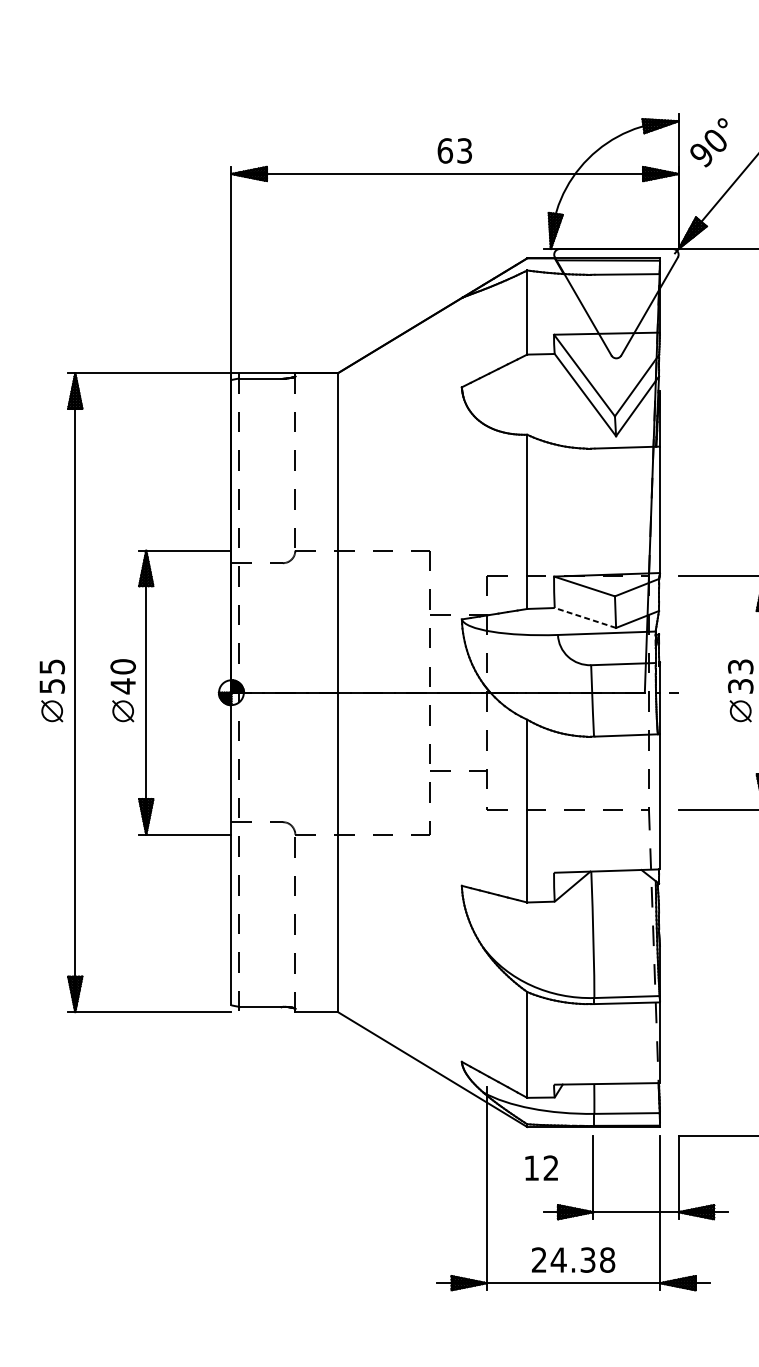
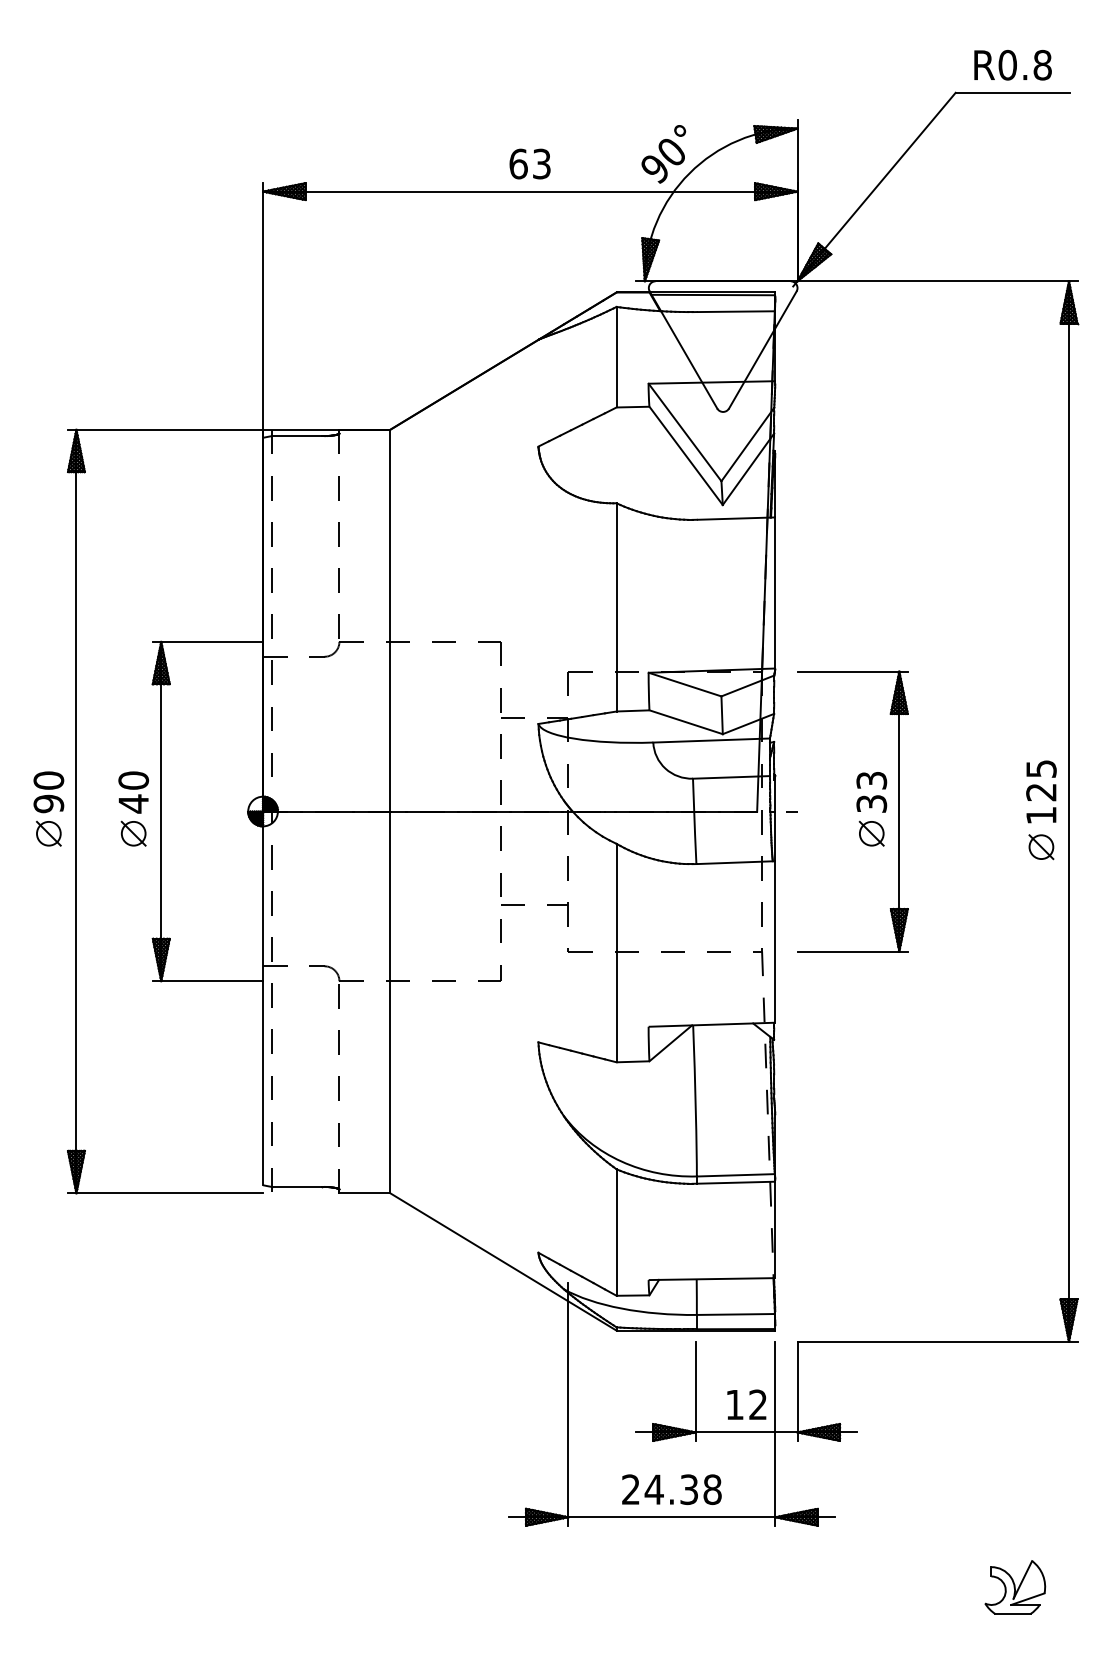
text: (708, 142) -> (663, 154), moved
line: (585, 618) -> (686, 722), dashed -> solid
text: (51, 676) -> (48, 792), 55 -> 90
text: (541, 1167) -> (746, 1404), moved

